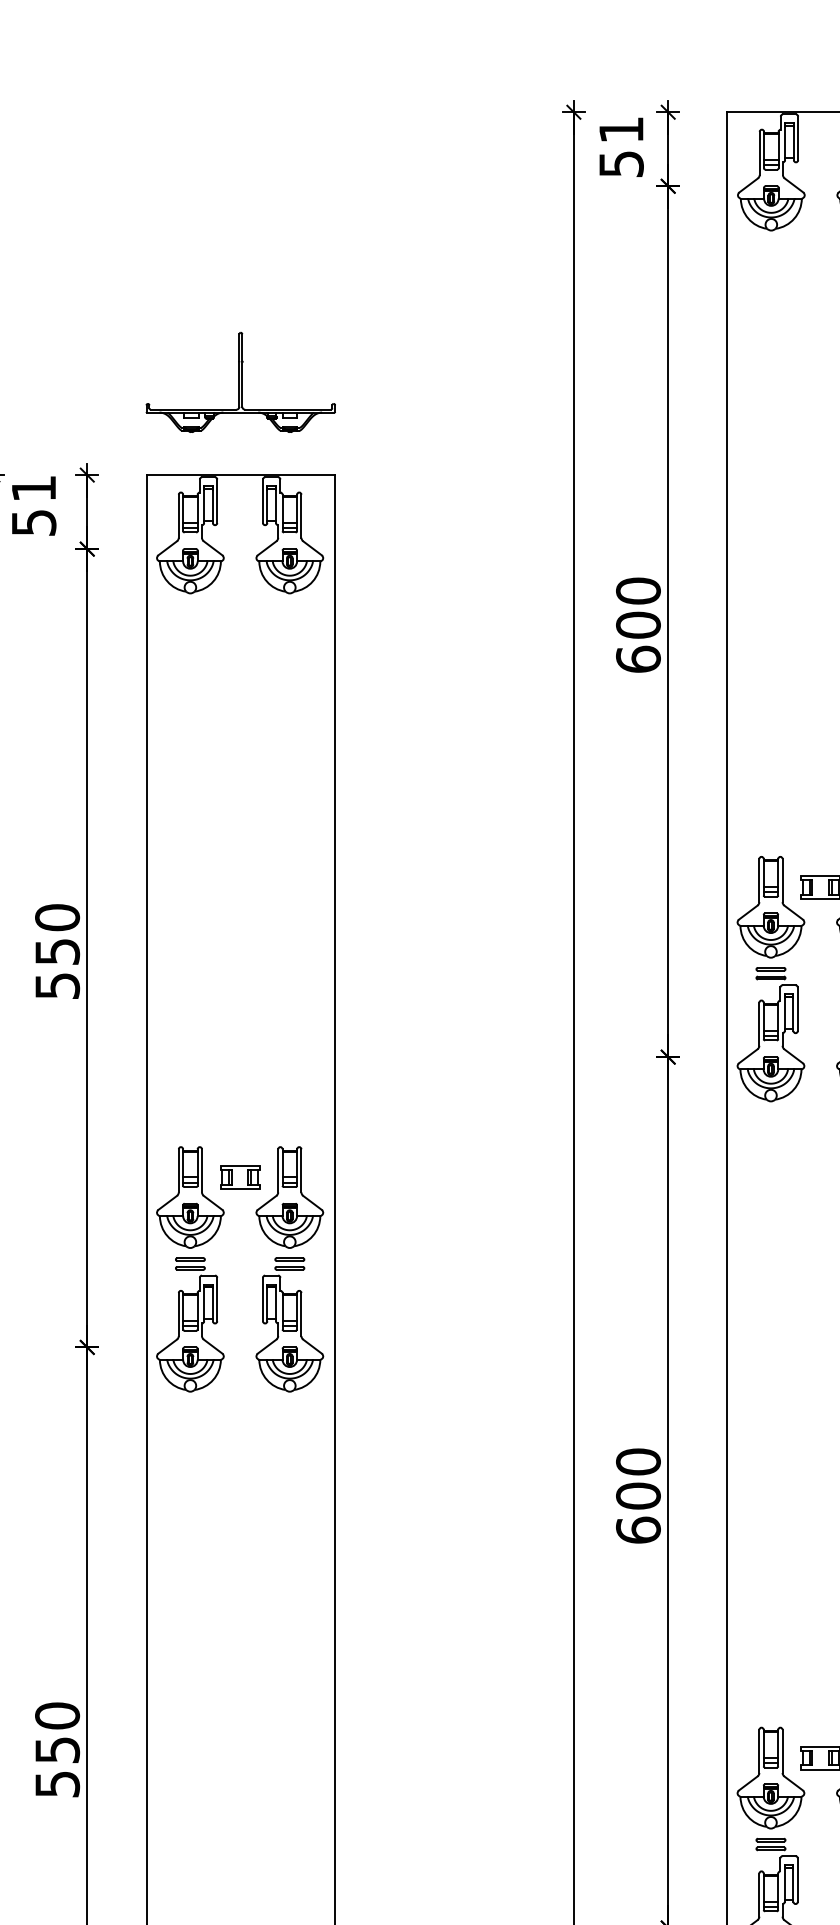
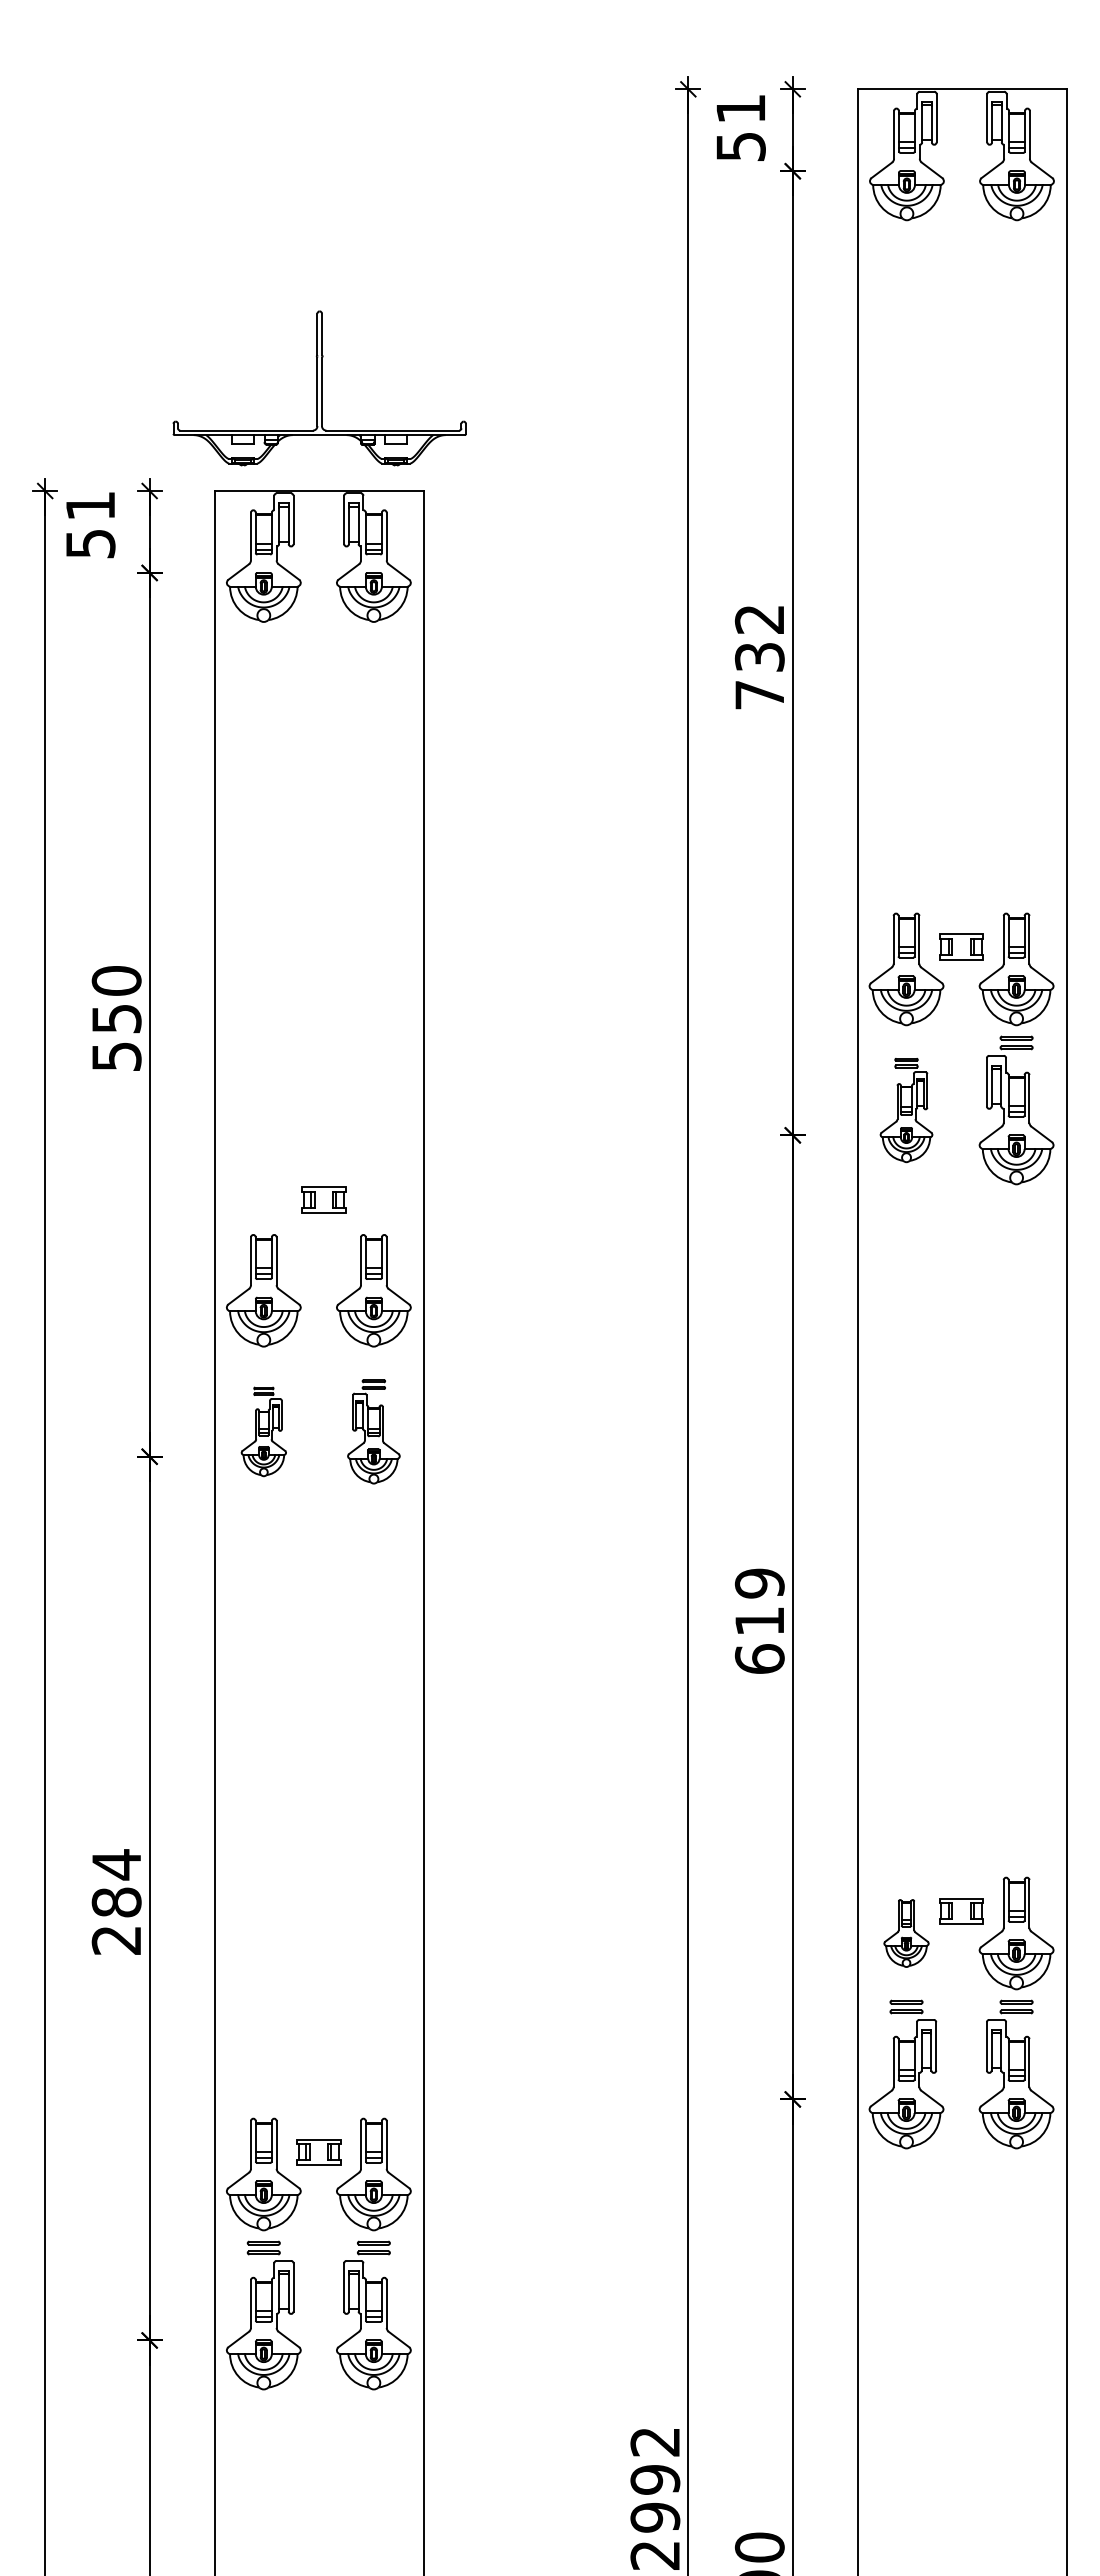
part: (240, 382) -> (319, 388), size x1.4
text: (638, 624) -> (759, 656), 600 -> 732
part: (770, 1034) -> (906, 1110), size x0.7
part: (239, 1177) -> (323, 1199), moved
part: (190, 1324) -> (263, 1431), size x0.6
part: (289, 1324) -> (373, 1431), size x0.7
text: (638, 1479) -> (759, 1602), 600 -> 619
text: (57, 1749) -> (116, 1901), 550 -> 284
part: (770, 1778) -> (906, 1933), size x0.6

